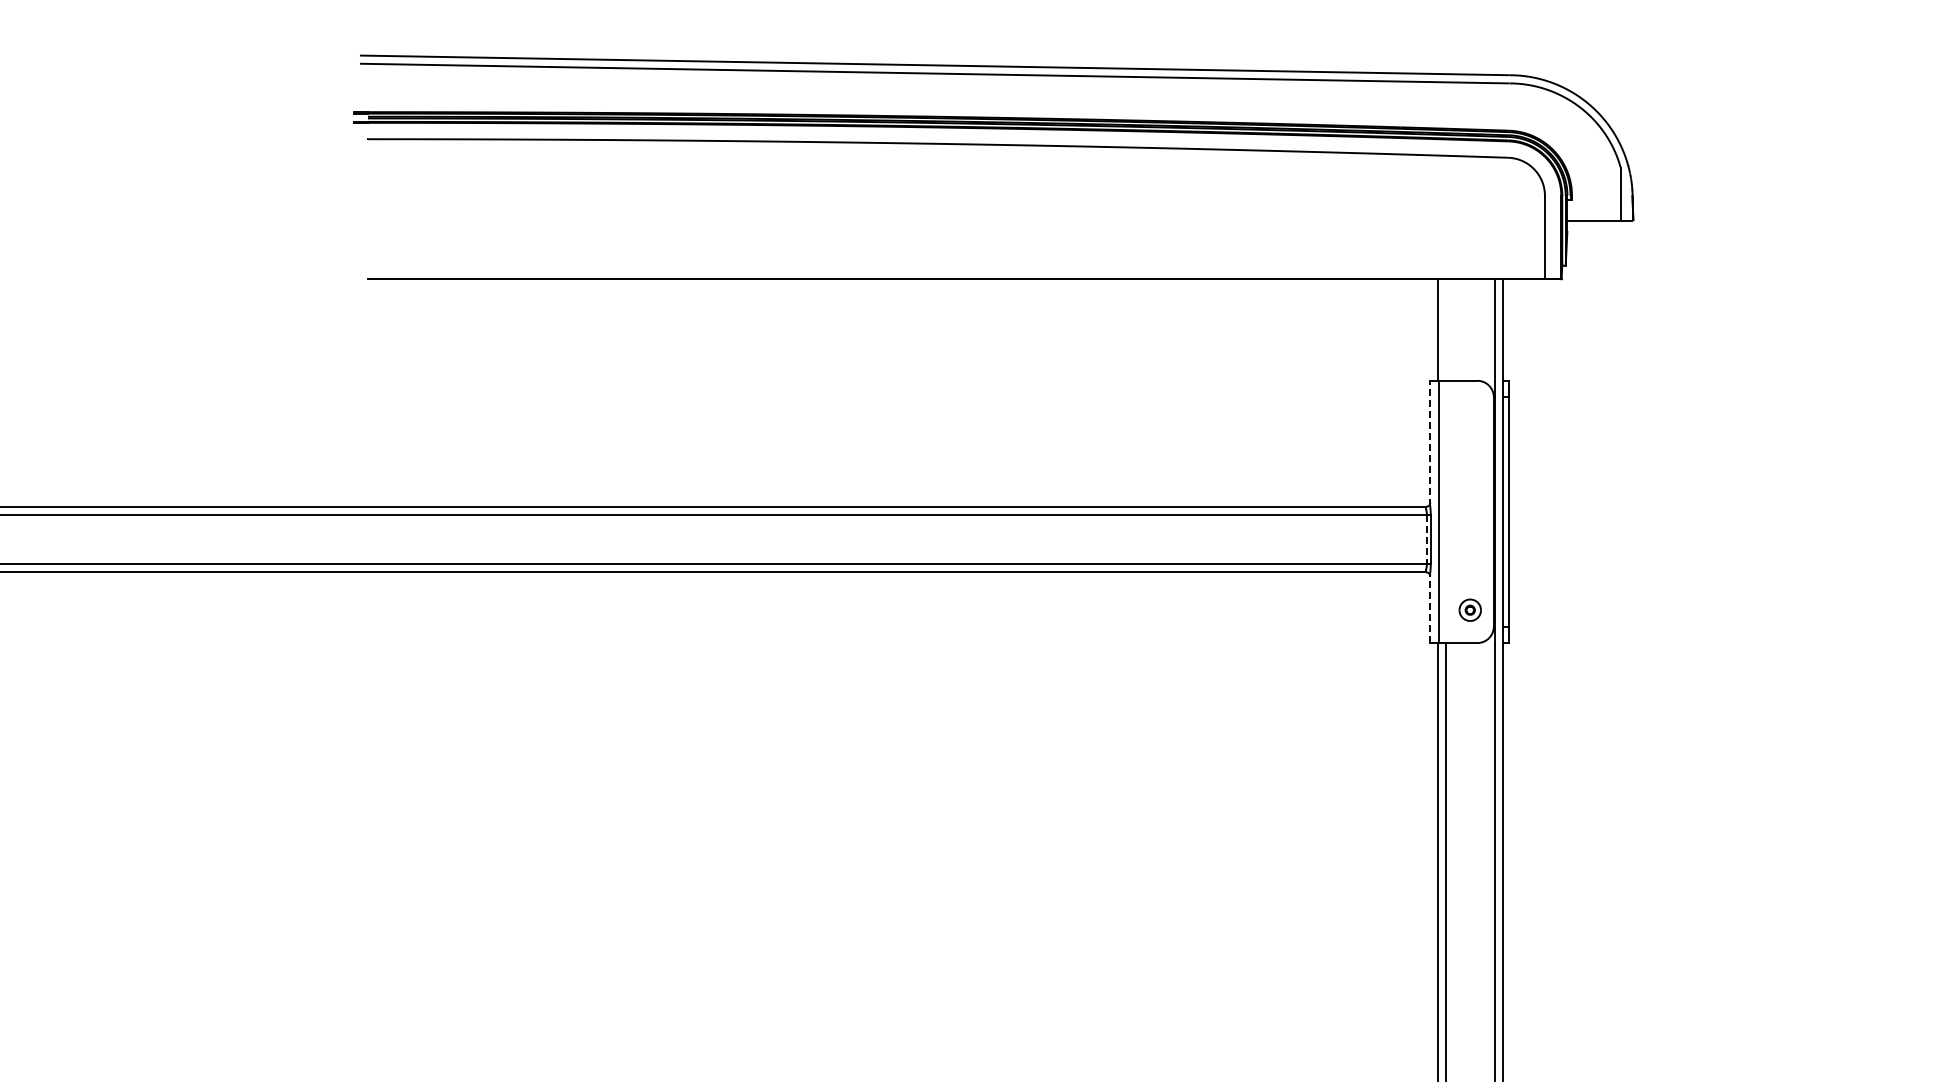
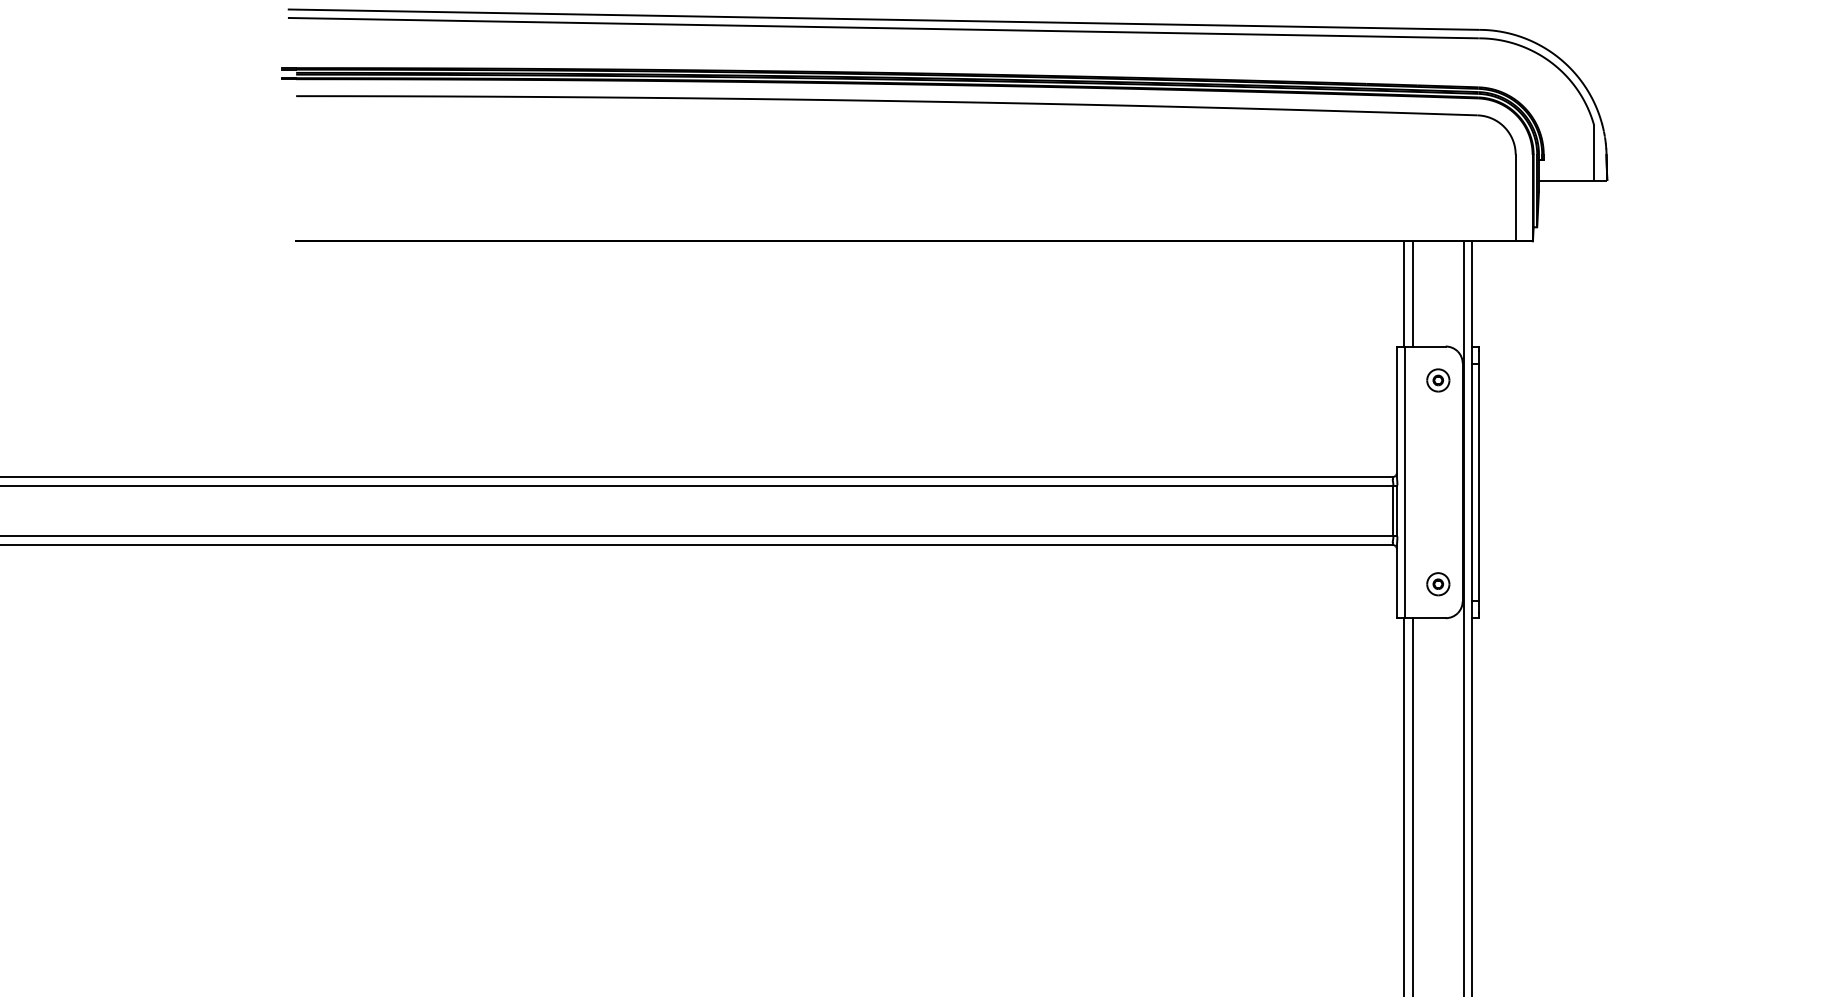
line: (1445, 329) -> (1412, 293), added
part: (1469, 413) -> (1437, 380), added
line: (1430, 443) -> (1397, 411), dashed -> solid
line: (1426, 539) -> (1392, 510), dashed -> solid
line: (1430, 608) -> (1397, 582), dashed -> solid

